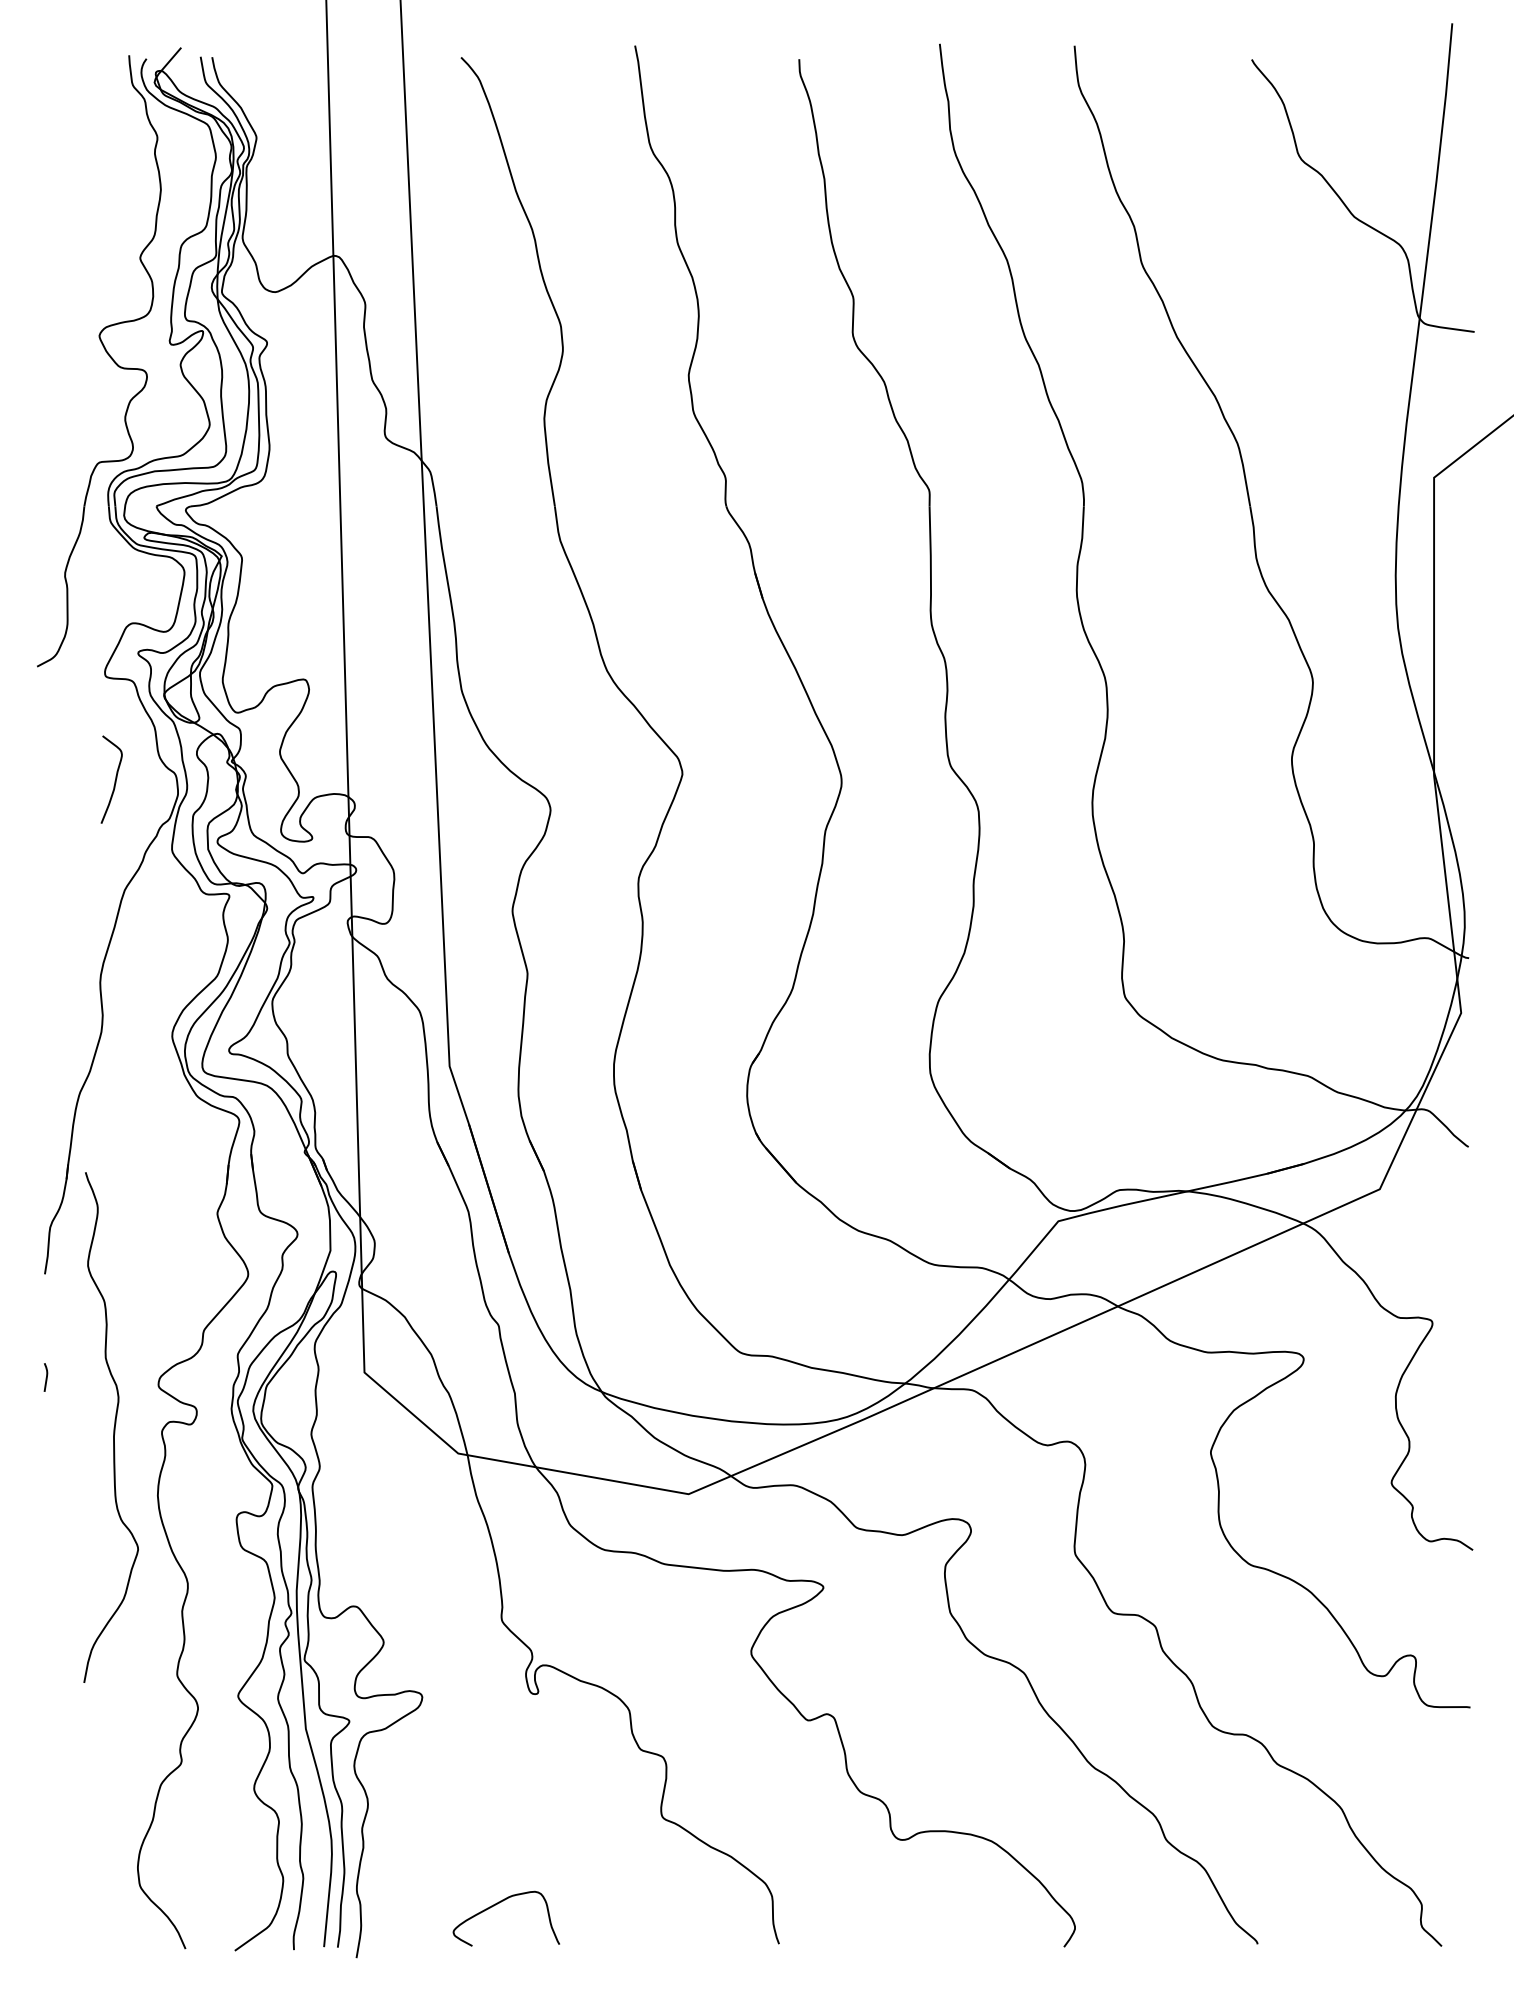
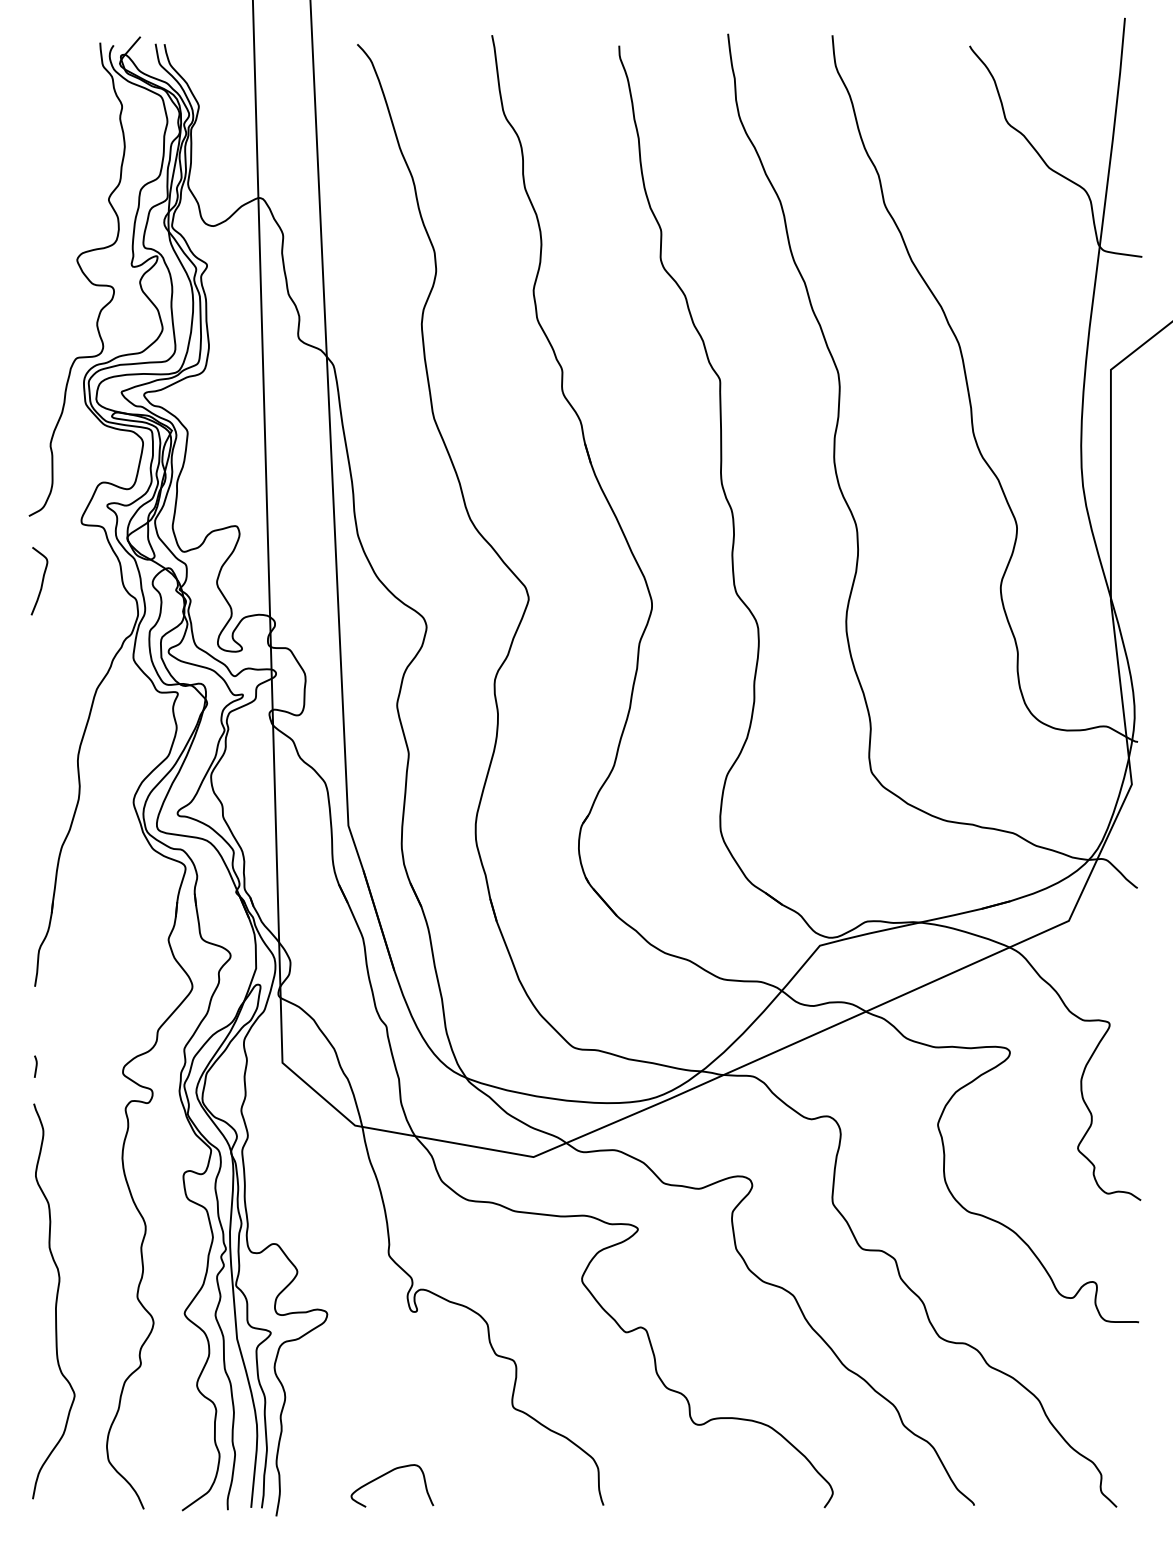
curve: (114, 780) -> (41, 581), moved
curve: (113, 1427) -> (55, 1301), moved

